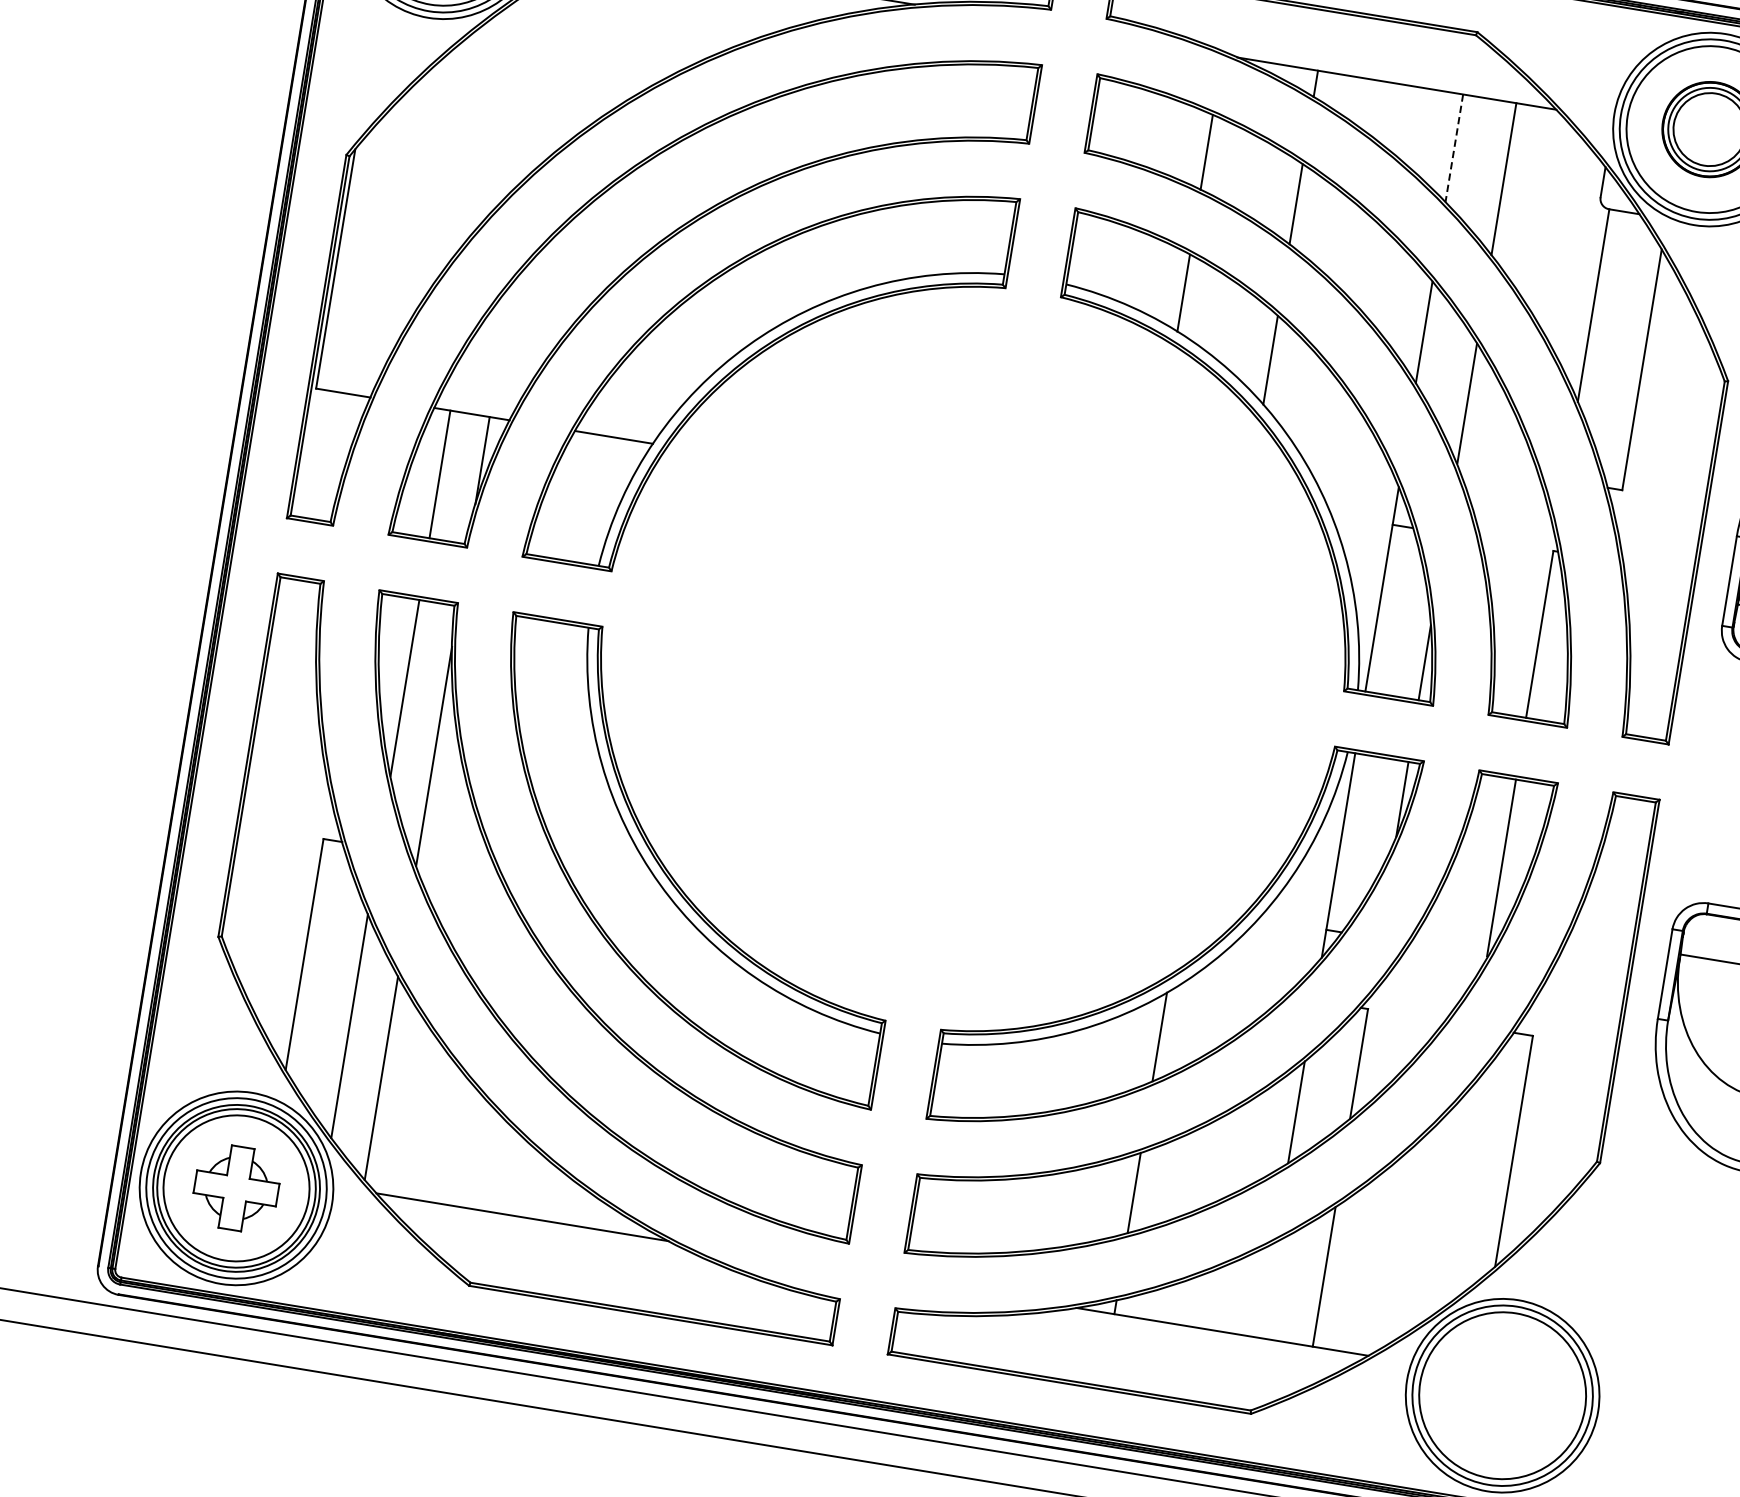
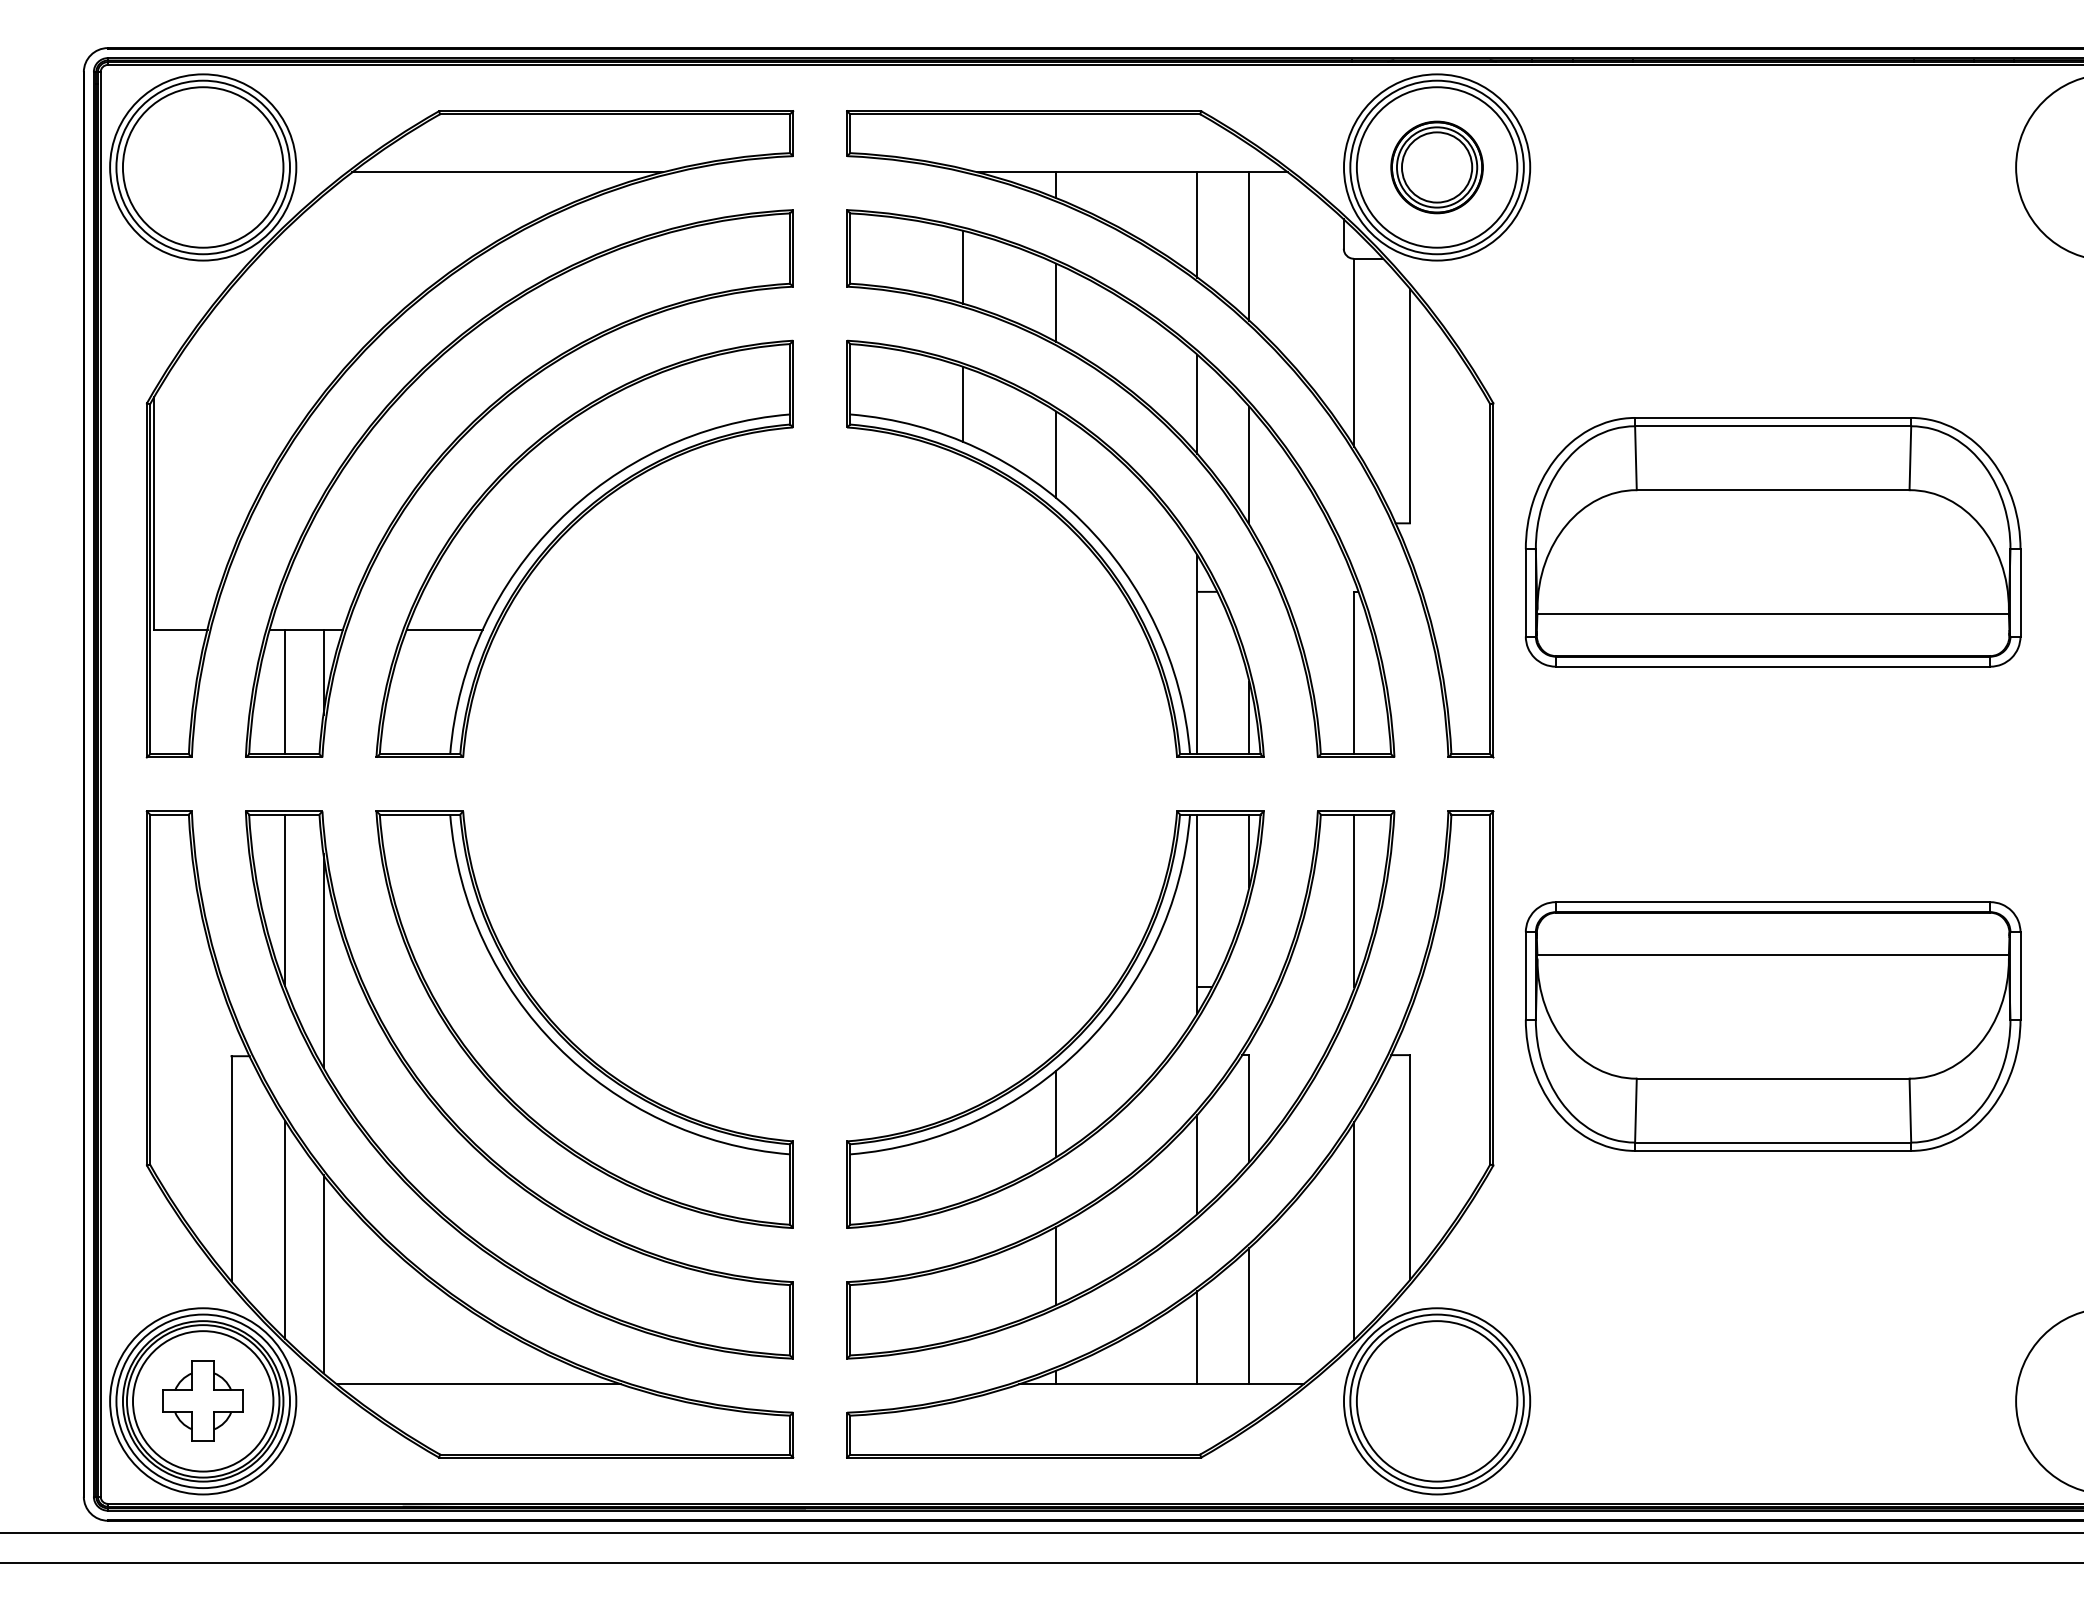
line: (1454, 148) -> (1197, 225), dashed -> solid
line: (1445, 1206) -> (1353, 1230), added
line: (1267, 1289) -> (1197, 1337), added

